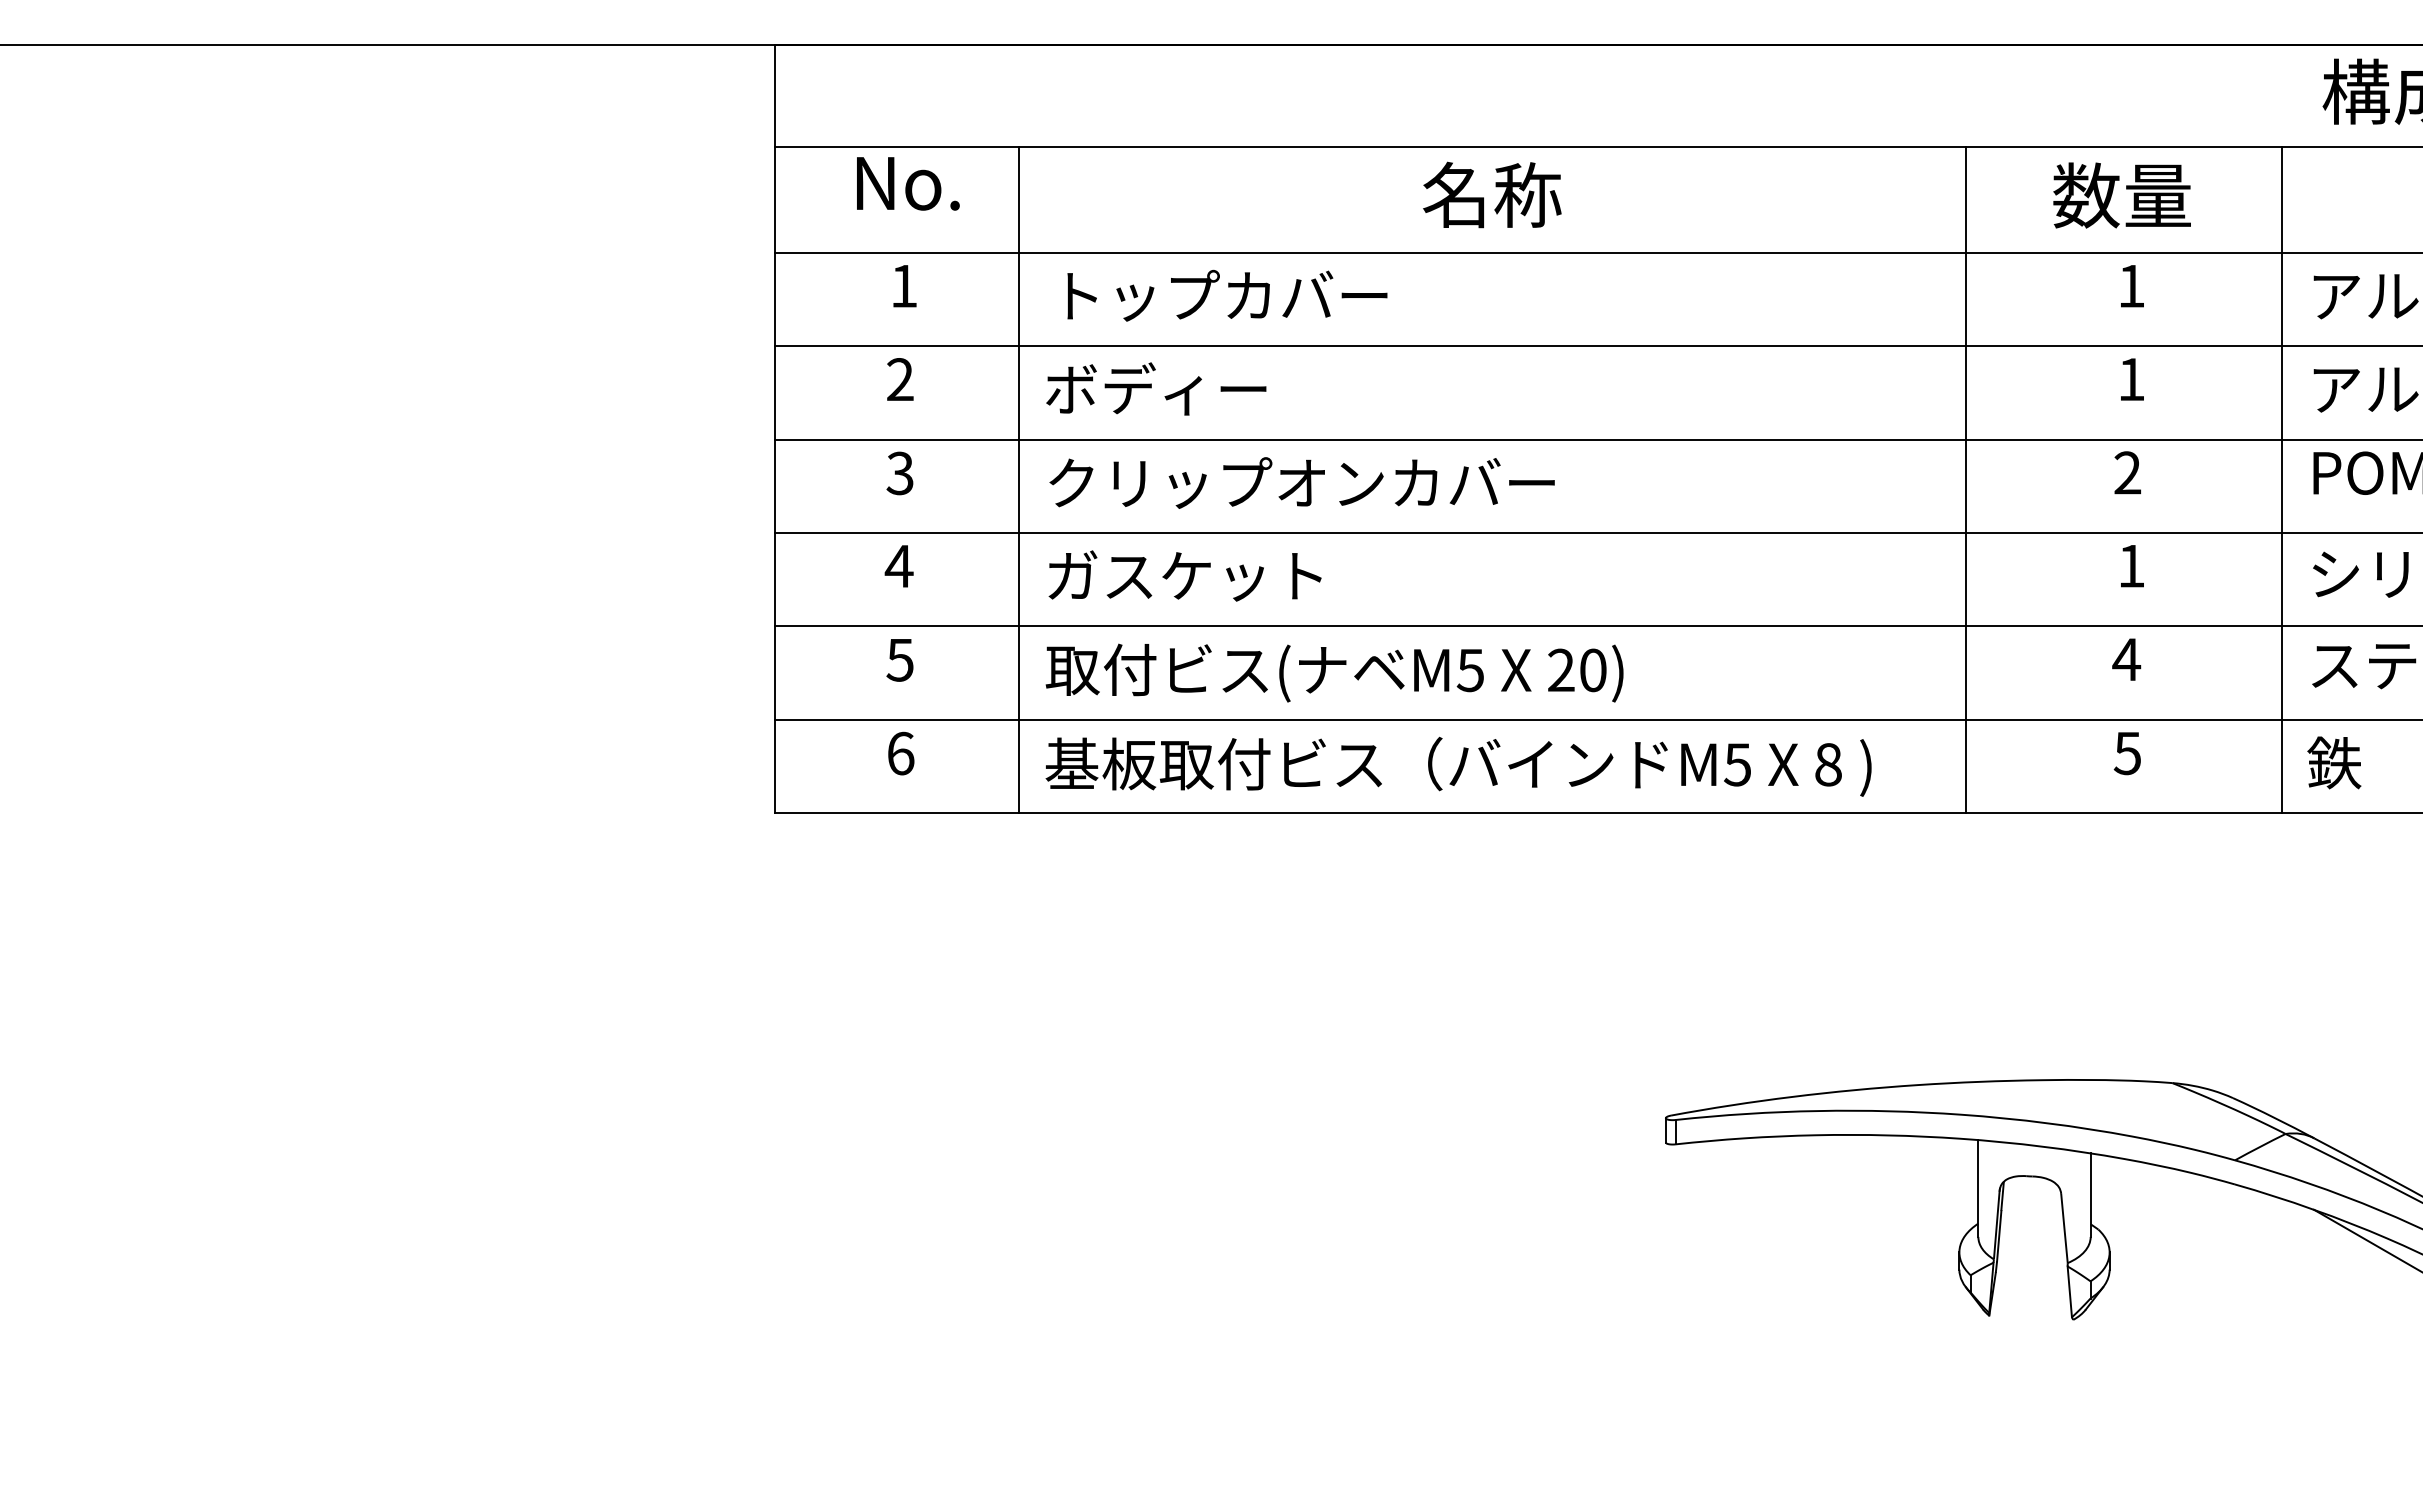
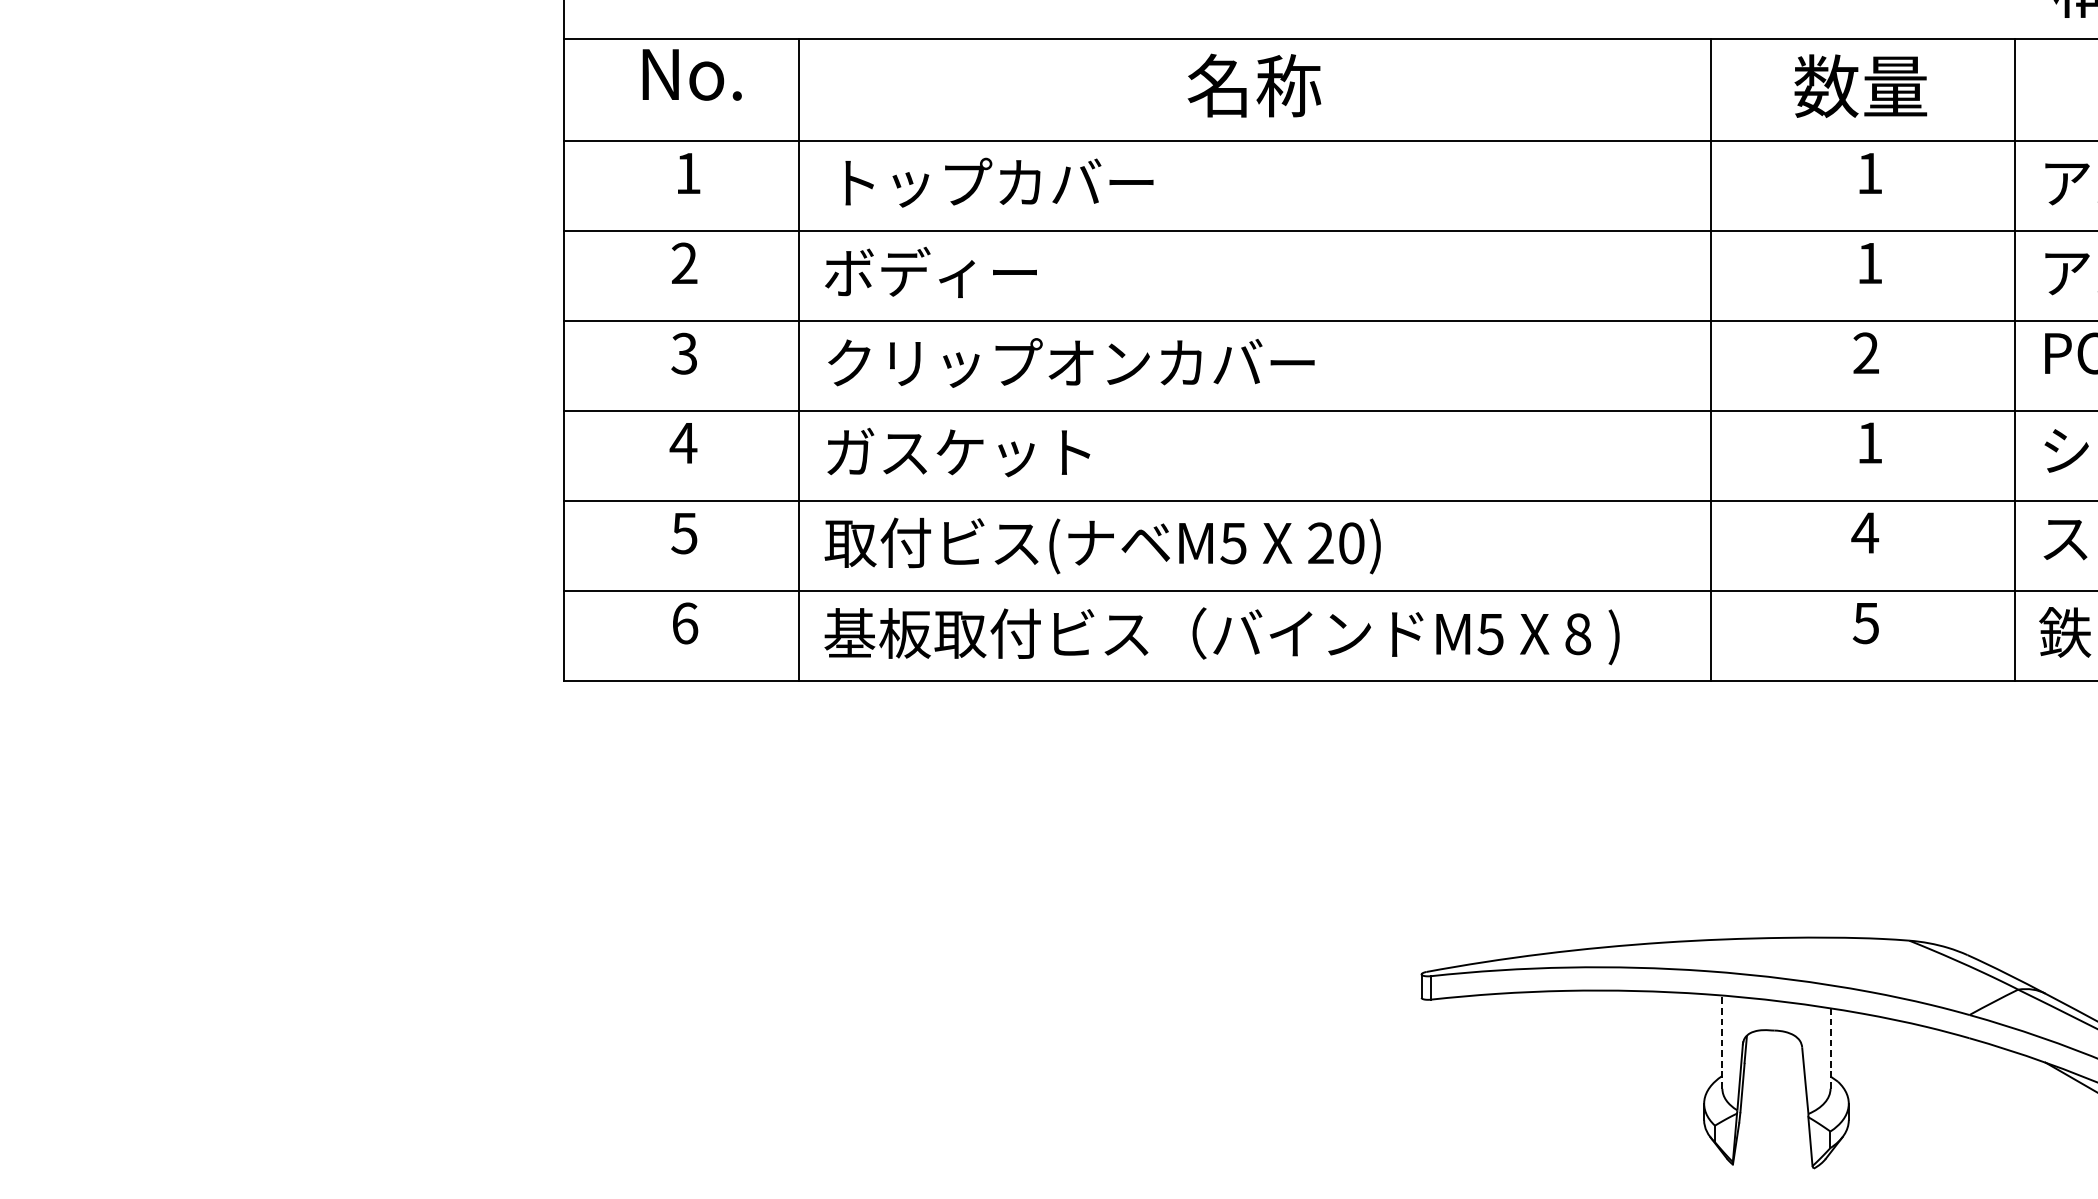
line: (1978, 1188) -> (1722, 1042), solid -> dashed
line: (2090, 1195) -> (1830, 1048), solid -> dashed

